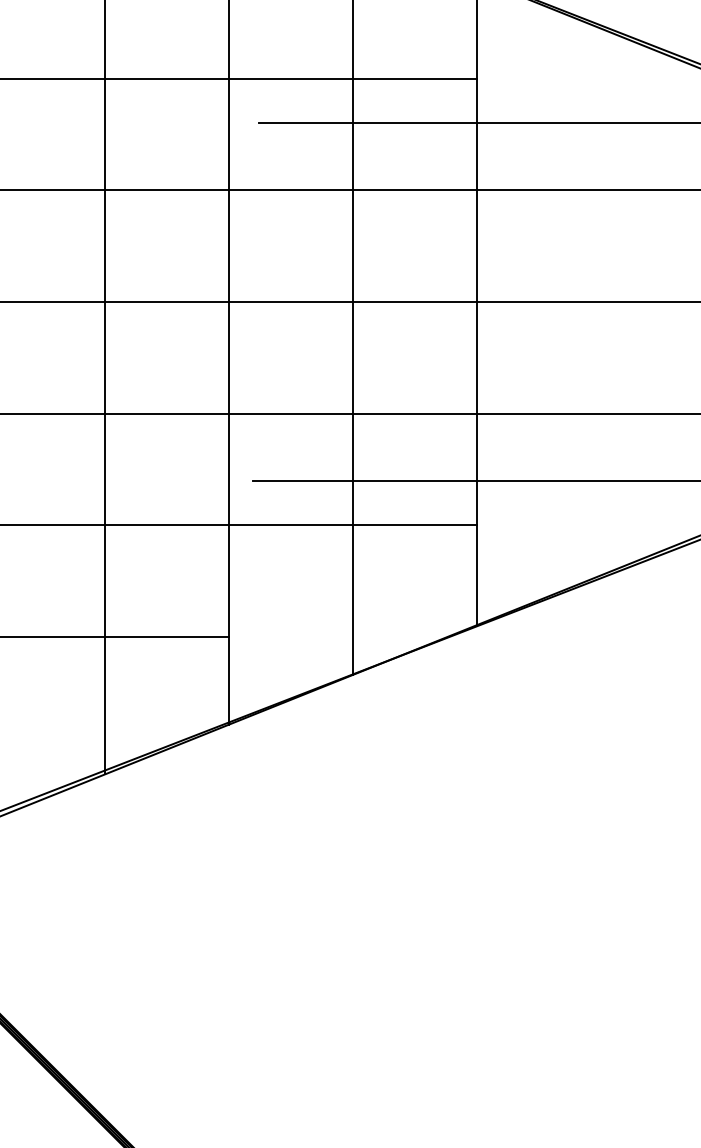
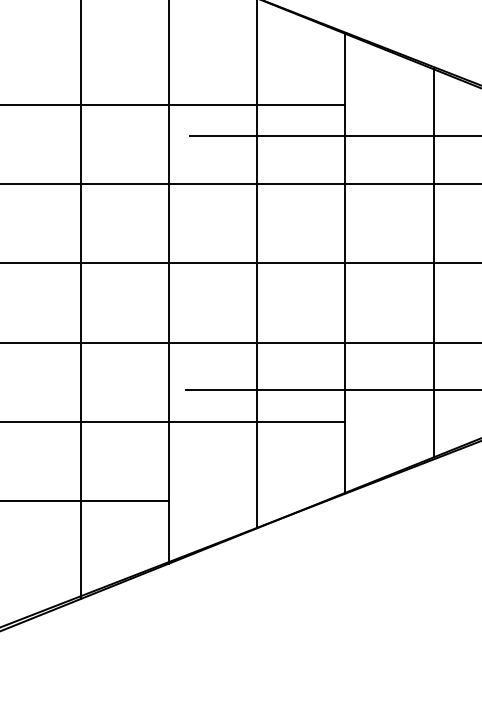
line: (601, 301) -> (433, 262), added

